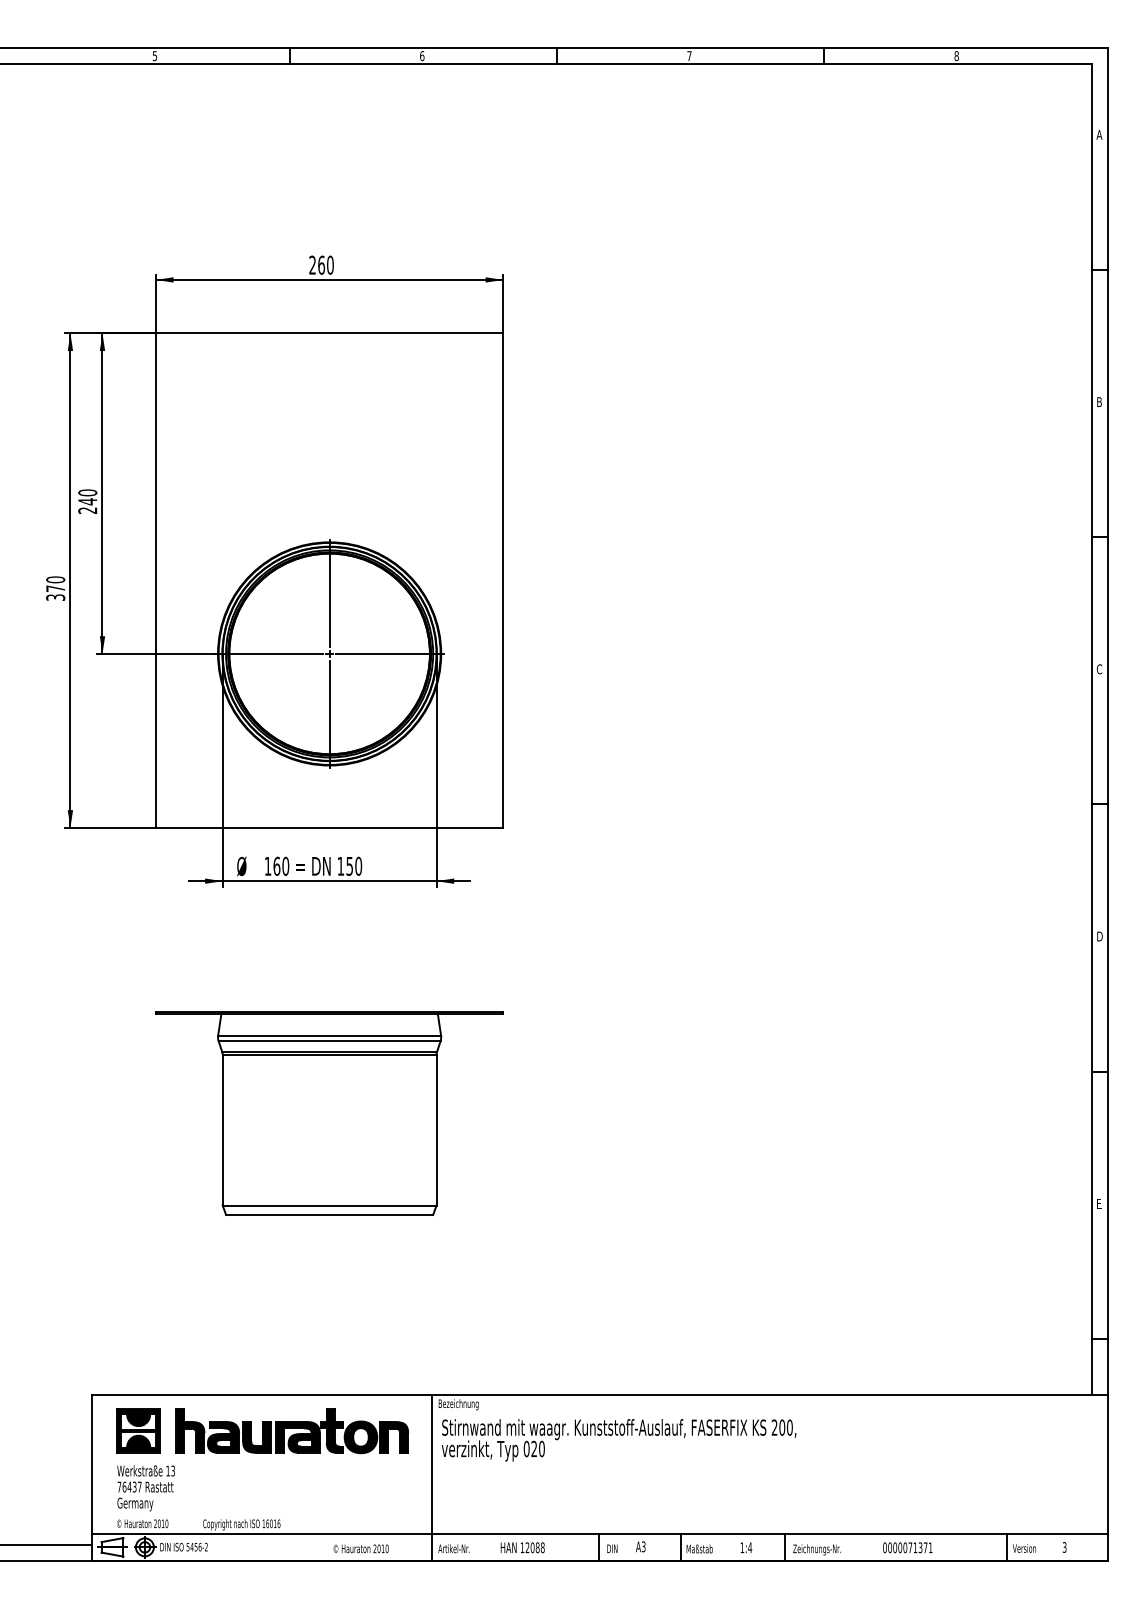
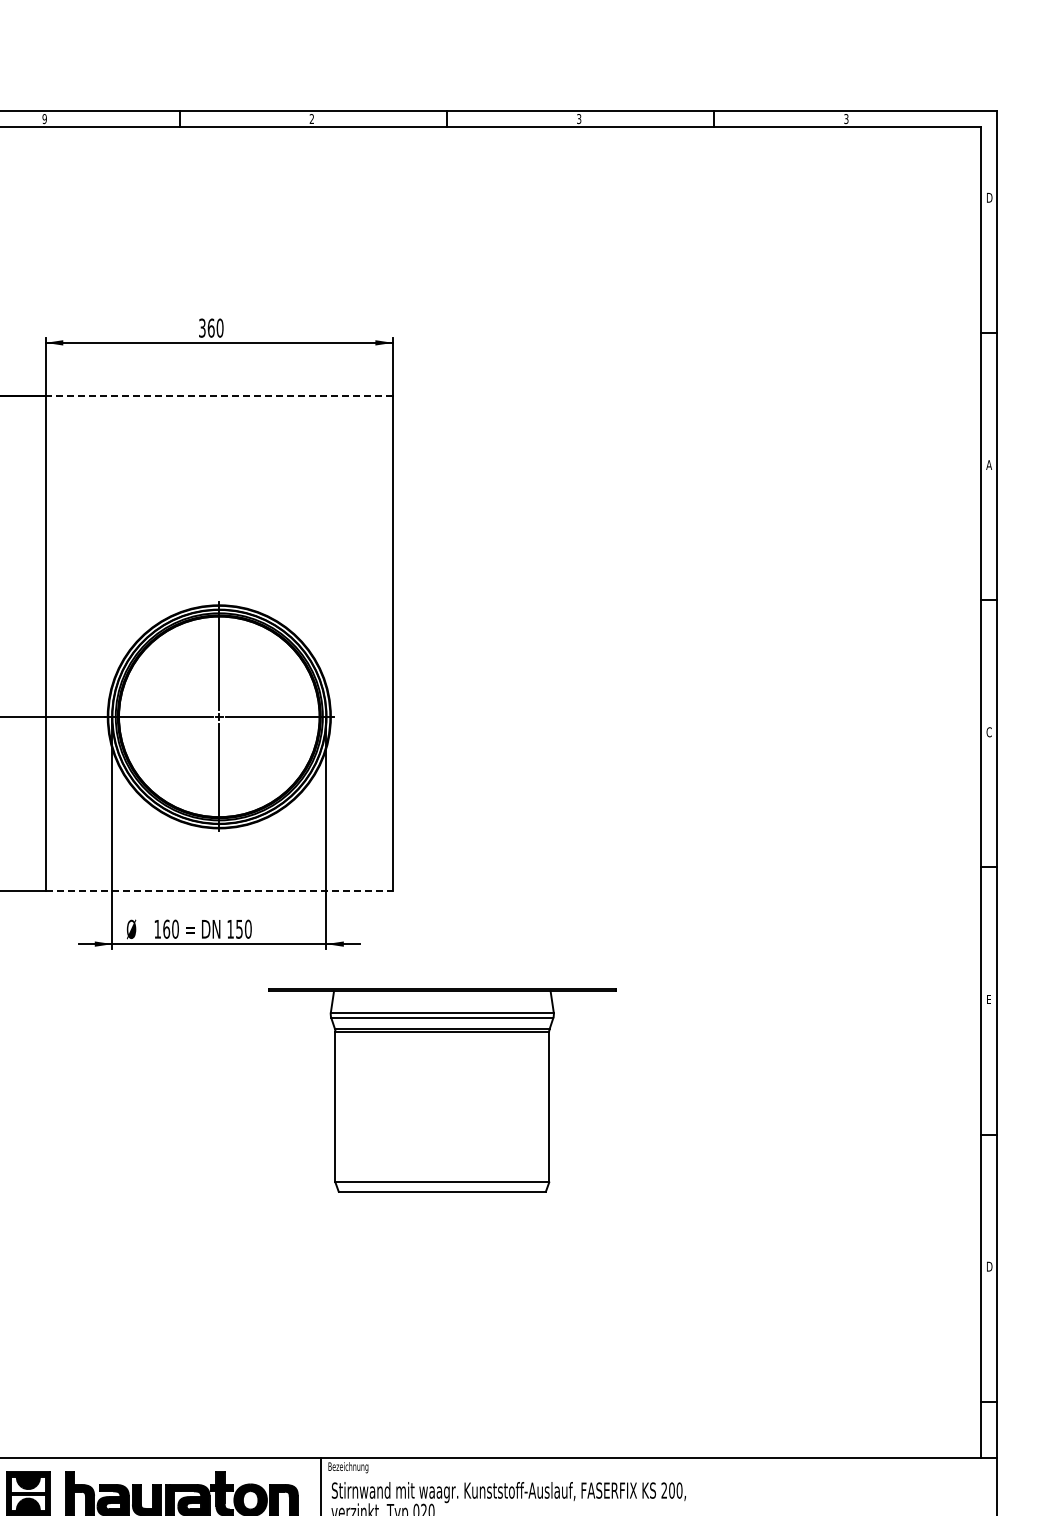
text: (154, 55) -> (44, 118), 5 -> 9
text: (422, 56) -> (312, 119), 6 -> 2
text: (689, 56) -> (579, 119), 7 -> 3
text: (956, 56) -> (846, 119), 8 -> 3
text: (1099, 134) -> (989, 197), A -> D
text: (312, 265) -> (202, 328), 260 -> 360
line: (329, 333) -> (219, 396), solid -> dashed
text: (1099, 401) -> (989, 464), B -> A
line: (329, 827) -> (219, 890), solid -> dashed
text: (1099, 936) -> (989, 999), D -> E
part: (329, 1113) -> (442, 1090), moved
text: (1099, 1203) -> (989, 1266), E -> D

